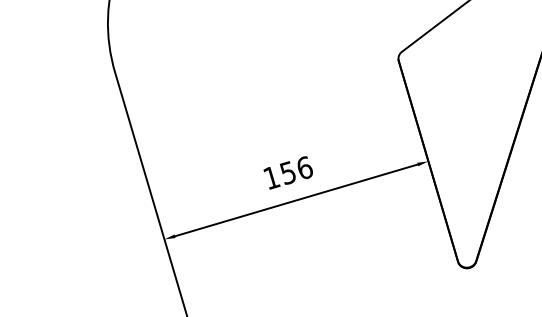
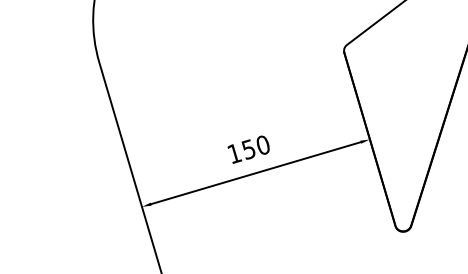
text: (305, 167) -> (263, 144), 156 -> 150

